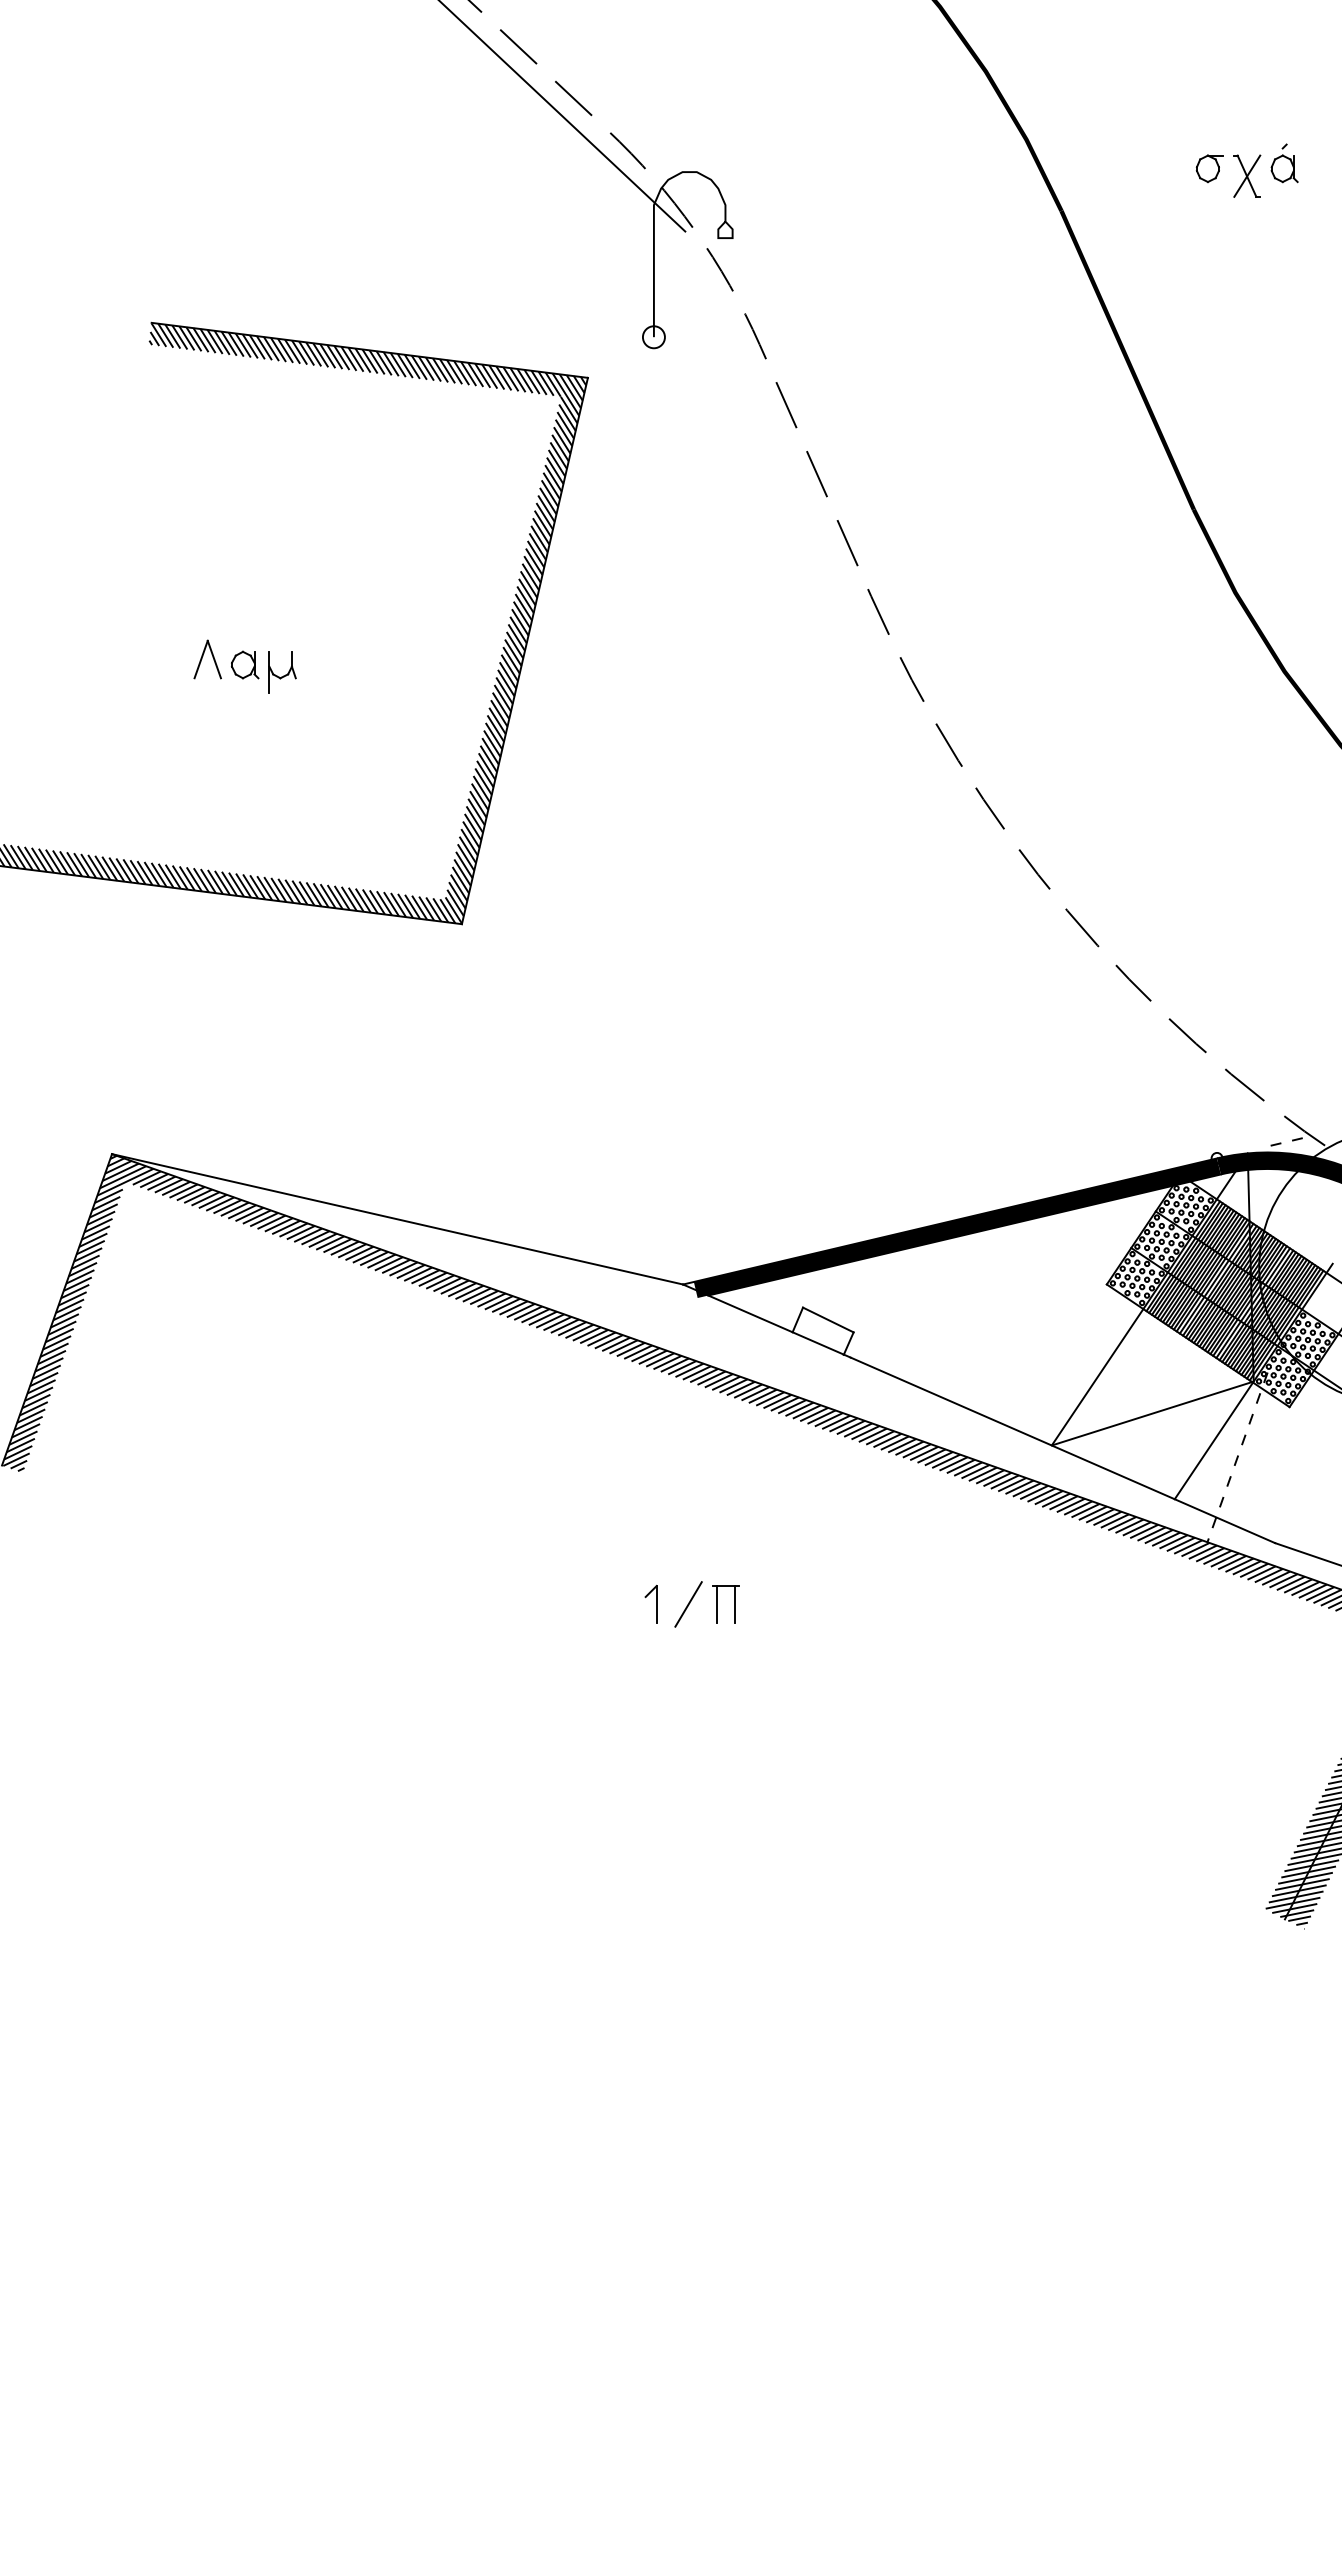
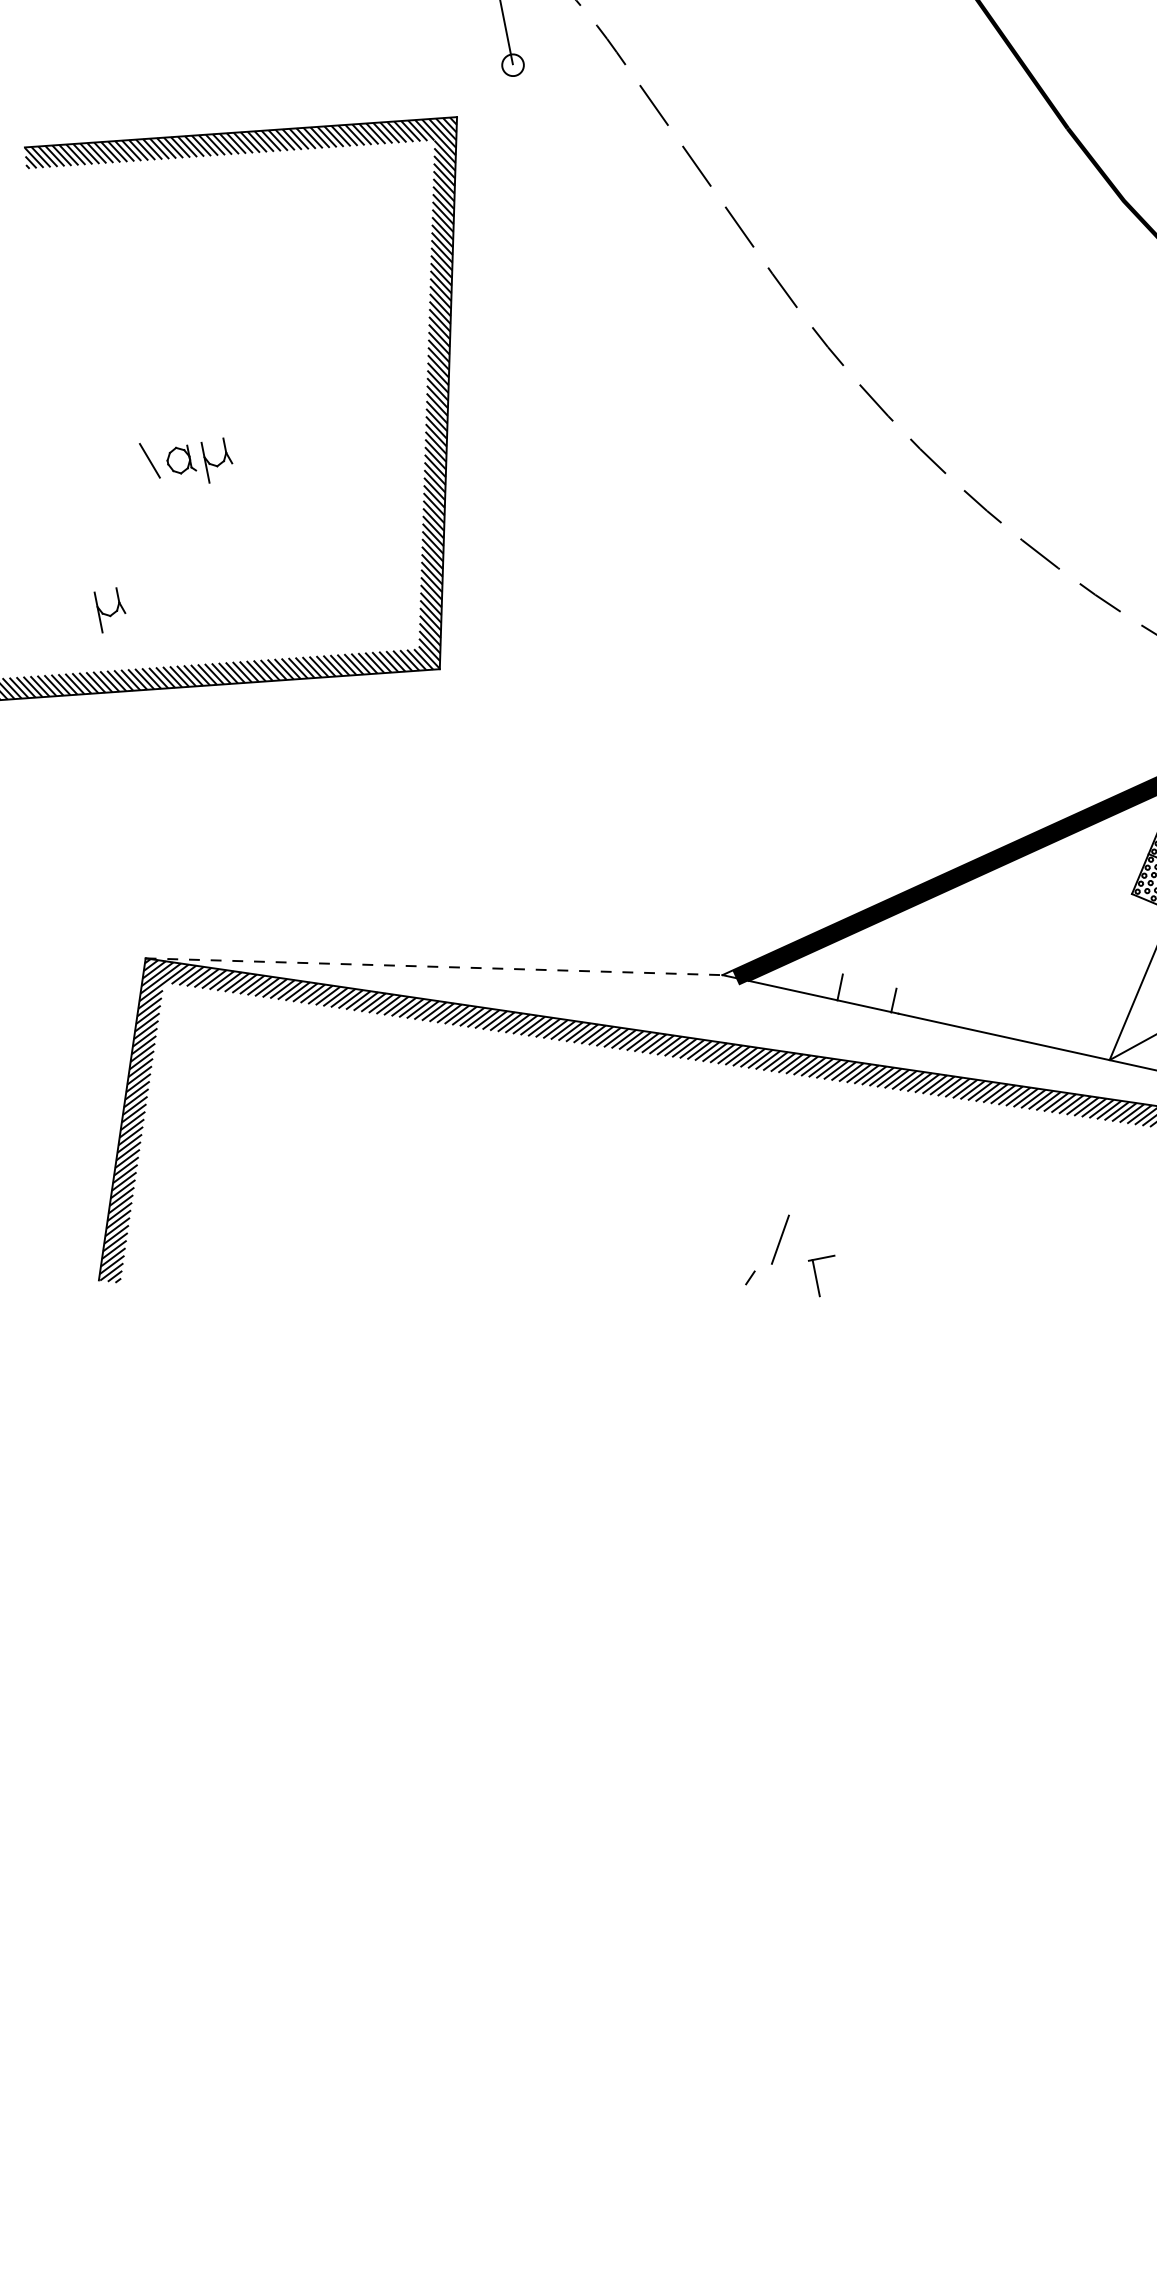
line: (200, 659) -> (136, 463), removed
part: (146, 800) -> (111, 610), added
line: (397, 1219) -> (434, 966), solid -> dashed
line: (828, 1319) -> (869, 981), removed
line: (656, 1604) -> (758, 1289), removed
line: (688, 1604) -> (780, 1239), moved
line: (735, 1604) -> (834, 1274), removed

